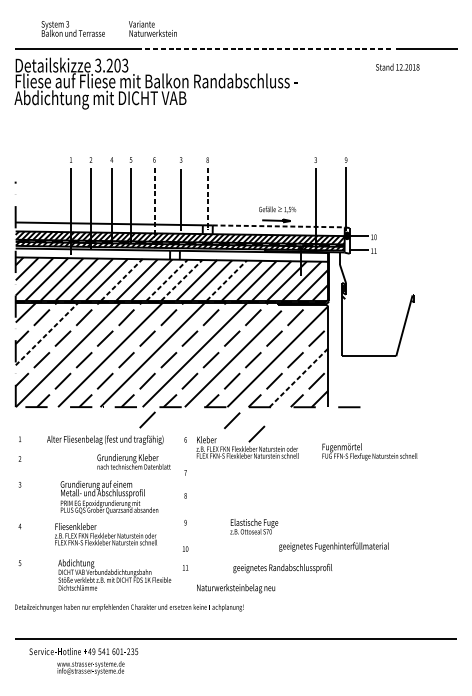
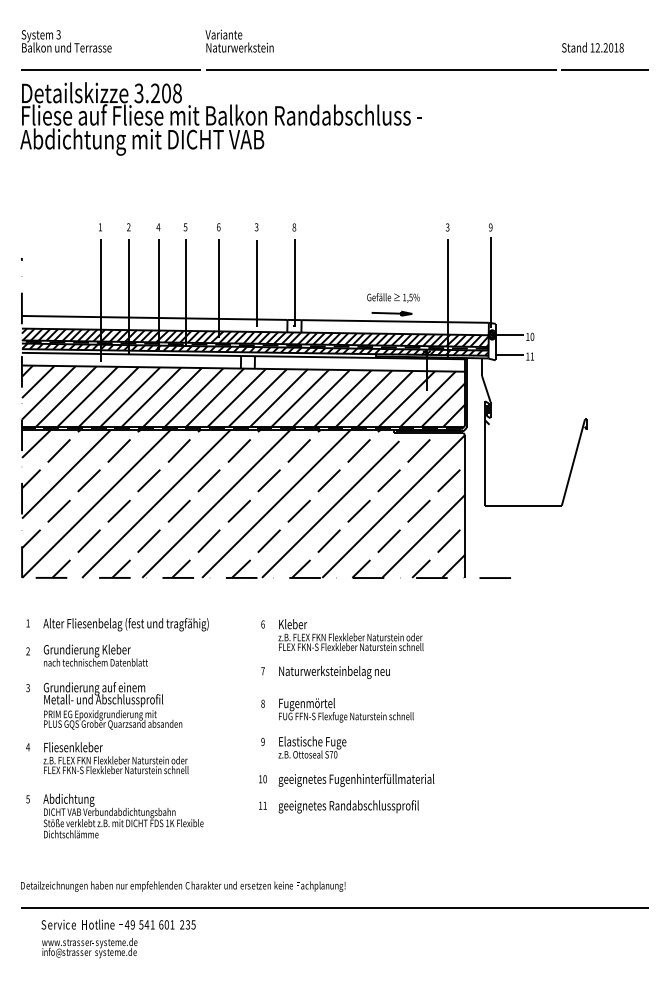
text: (152, 28) -> (239, 40), moved
text: (73, 29) -> (66, 41), moved
line: (269, 48) -> (381, 69), dashed -> solid
text: (124, 65) -> (176, 93), 3.203 -> 3.208
text: (397, 67) -> (592, 47), moved
line: (207, 199) -> (294, 283), dashed -> solid
line: (154, 203) -> (218, 288), dashed -> solid
line: (278, 226) -> (395, 321), dashed -> solid
line: (121, 279) -> (172, 397), dashed -> solid
line: (226, 279) -> (321, 397), dashed -> solid
line: (166, 280) -> (236, 398), dashed -> solid
line: (181, 280) -> (257, 398), dashed -> solid
line: (47, 334) -> (66, 474), dashed -> solid
line: (298, 377) -> (423, 536), dashed -> solid
line: (147, 419) -> (208, 595), removed
line: (231, 420) -> (328, 596), removed
line: (256, 433) -> (363, 615), removed
text: (104, 439) -> (125, 624), moved
text: (369, 451) -> (346, 710), moved
text: (133, 461) -> (95, 655), moved
text: (109, 497) -> (112, 705), moved
text: (254, 526) -> (312, 747), moved
text: (105, 534) -> (115, 758), moved
text: (333, 546) -> (356, 779), moved
text: (282, 568) -> (348, 806), moved
text: (114, 574) -> (123, 815), moved
text: (236, 588) -> (334, 671), moved
text: (129, 607) -> (183, 886), moved
text: (90, 668) -> (89, 948), moved

